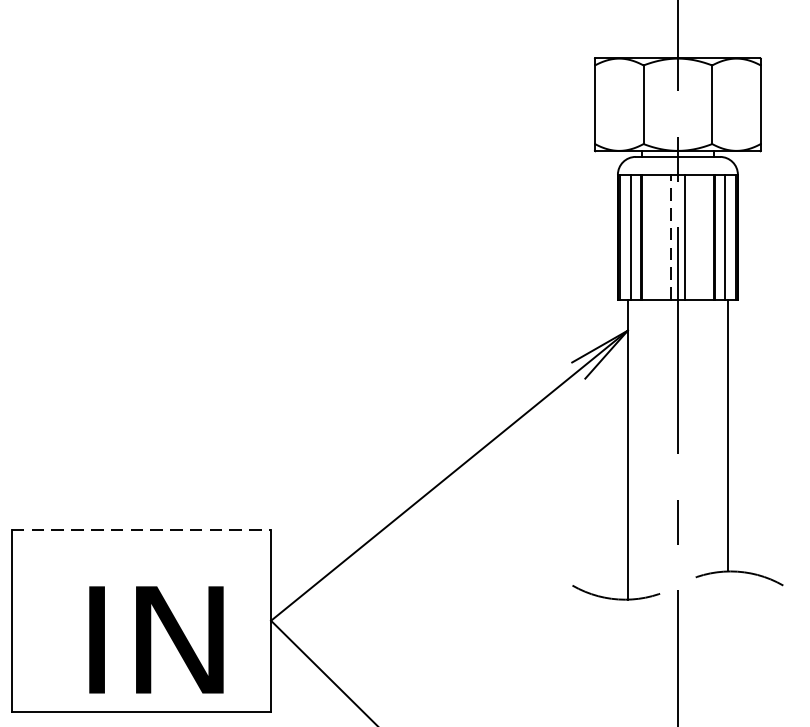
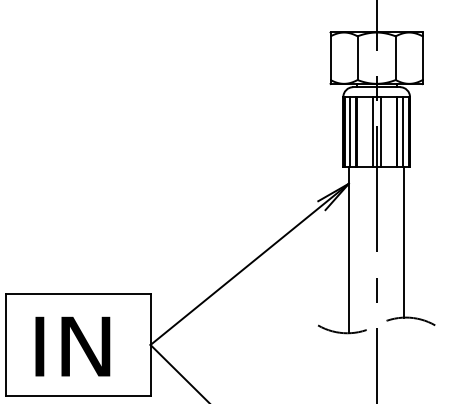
line: (670, 236) -> (372, 131), dashed -> solid
line: (143, 529) -> (79, 294), dashed -> solid
text: (155, 639) -> (72, 346), moved

